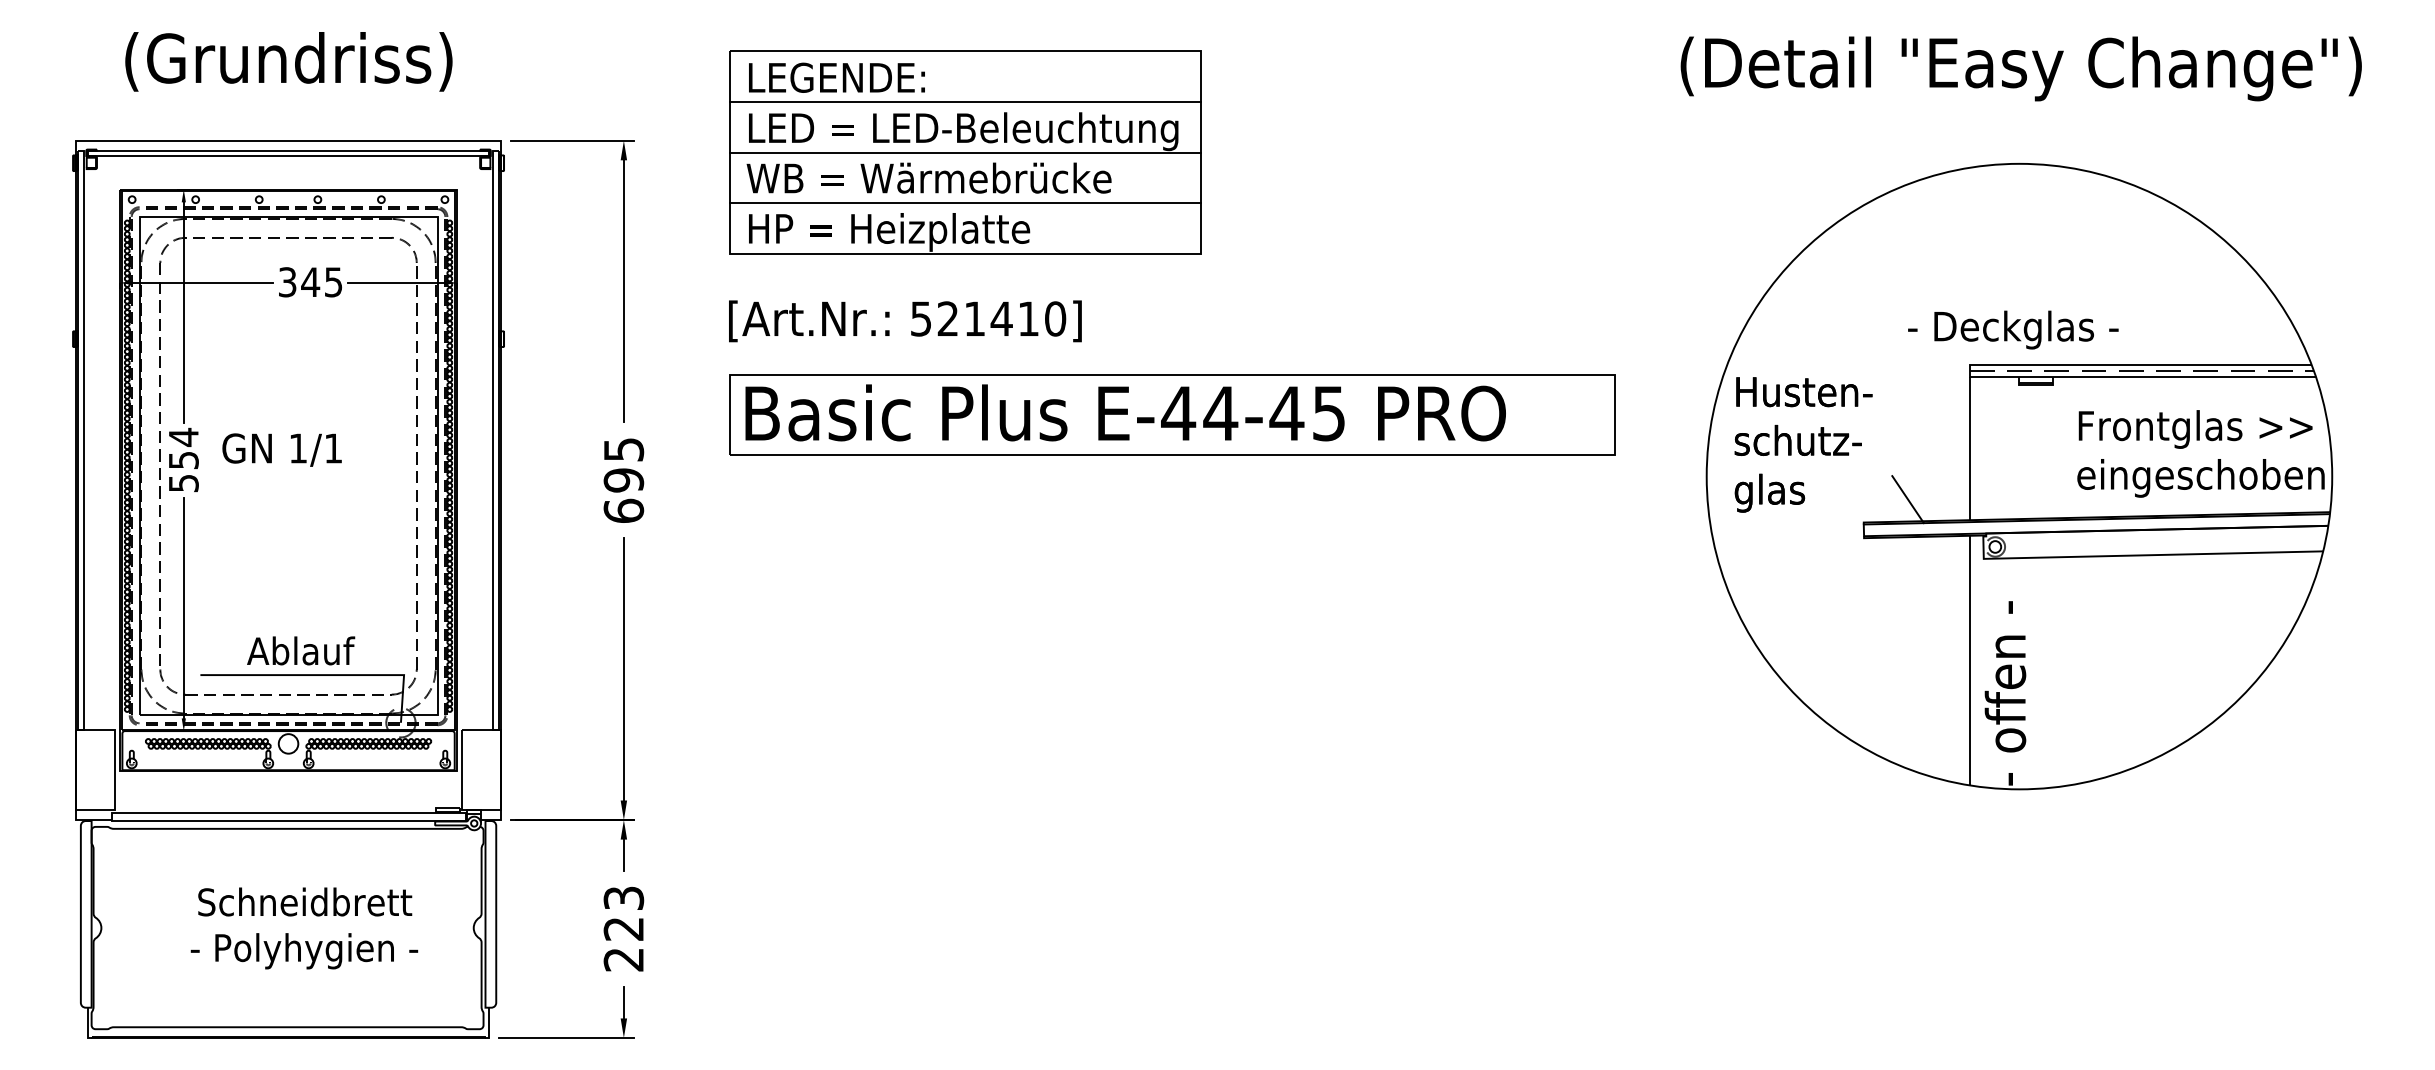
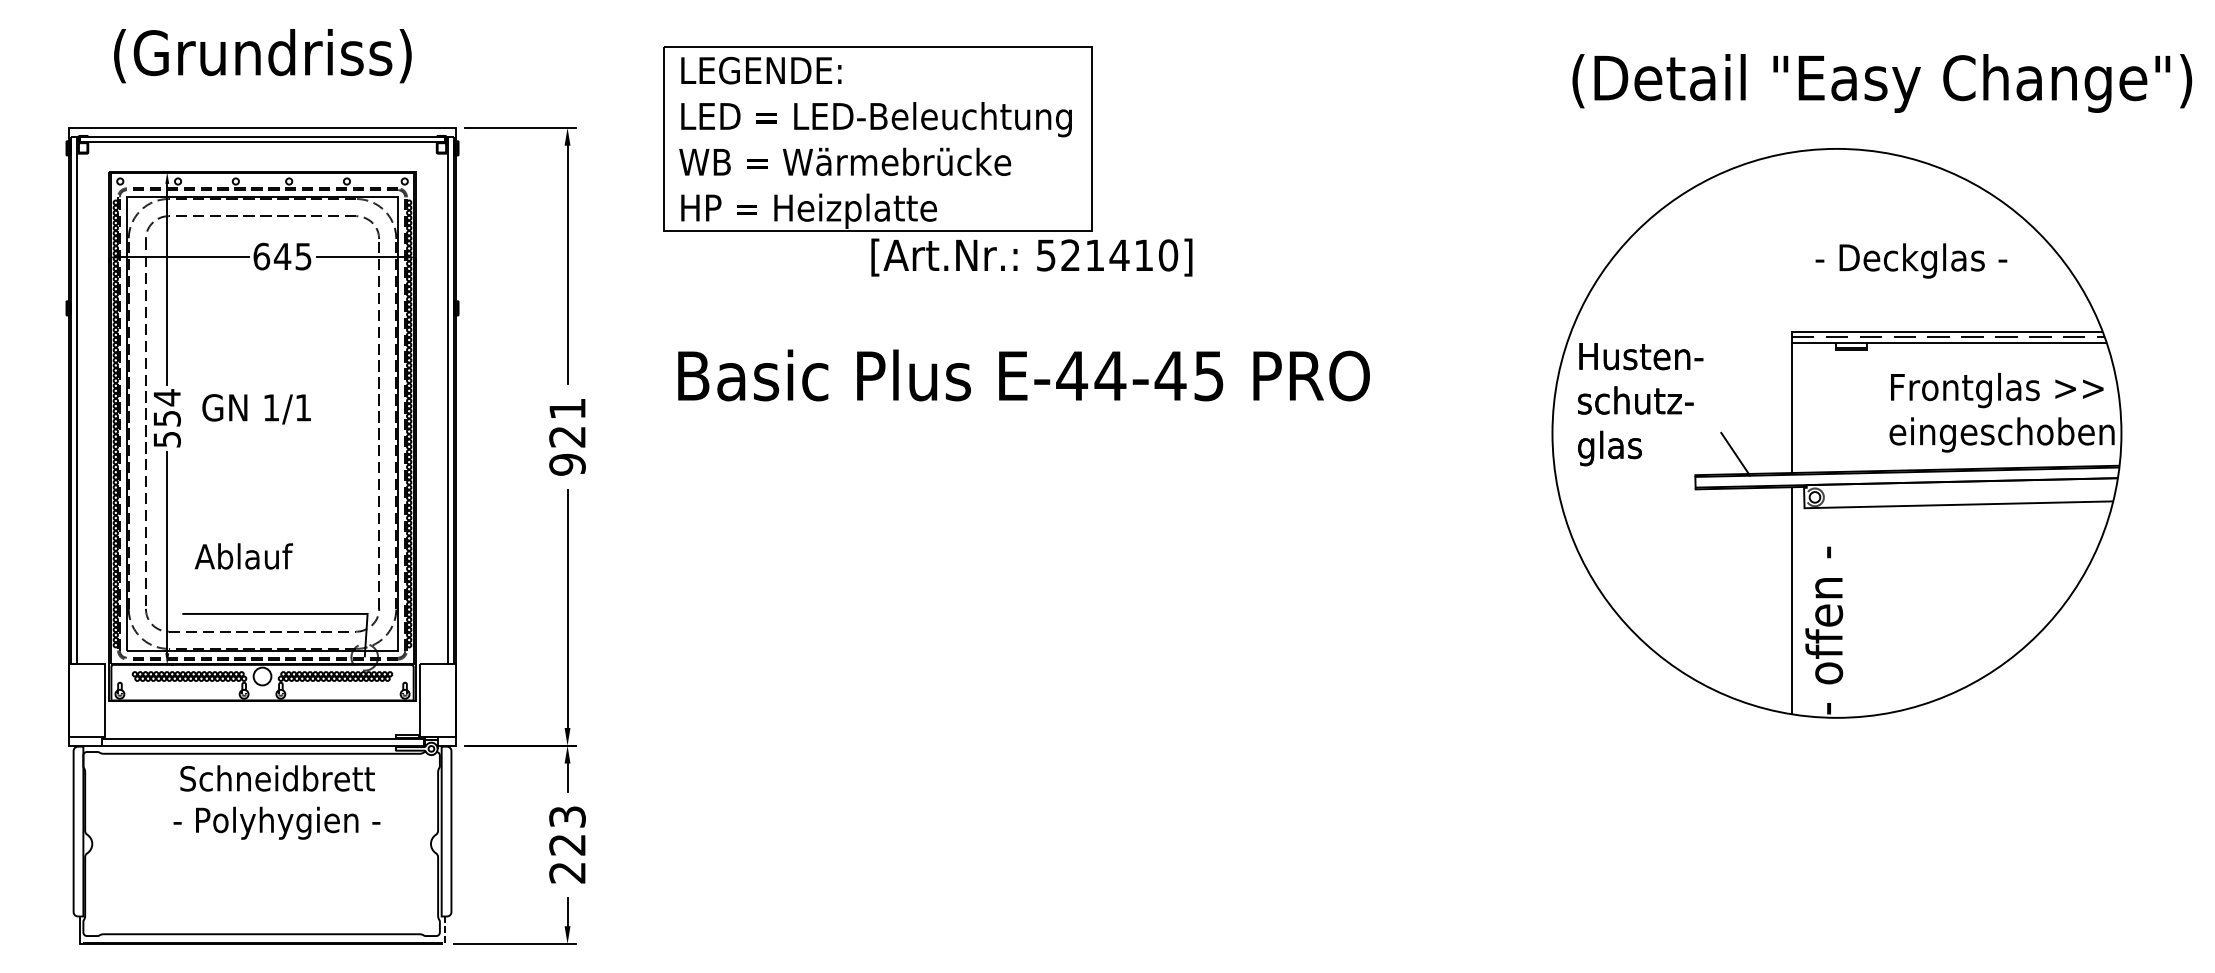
text: (2020, 68) -> (1881, 83), moved
line: (965, 101) -> (878, 92), removed
line: (965, 152) -> (878, 138), removed
line: (965, 203) -> (878, 184), removed
text: (287, 282) -> (261, 256), 345 -> 645
text: (905, 321) -> (1032, 257), moved
text: (2013, 329) -> (1911, 260), moved
part: (1172, 414) -> (1066, 376), removed
text: (623, 480) -> (567, 436), 695 -> 921
text: (301, 650) -> (244, 556), moved
text: (304, 928) -> (277, 802), moved
line: (488, 1025) -> (444, 932), solid -> dashed

